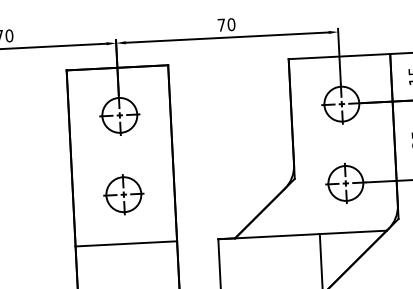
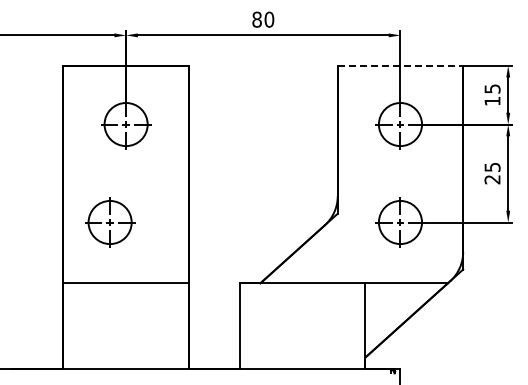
text: (221, 25) -> (256, 19), 70 -> 80
line: (339, 56) -> (400, 65), solid -> dashed
part: (124, 194) -> (110, 222), moved

